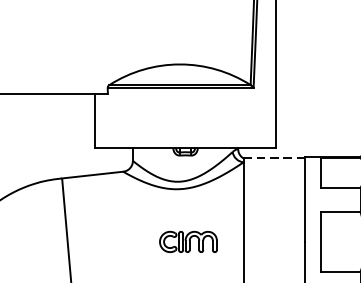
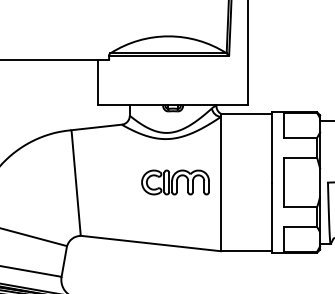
line: (273, 158) -> (245, 113), dashed -> solid
part: (188, 241) -> (175, 182), size x1.43

